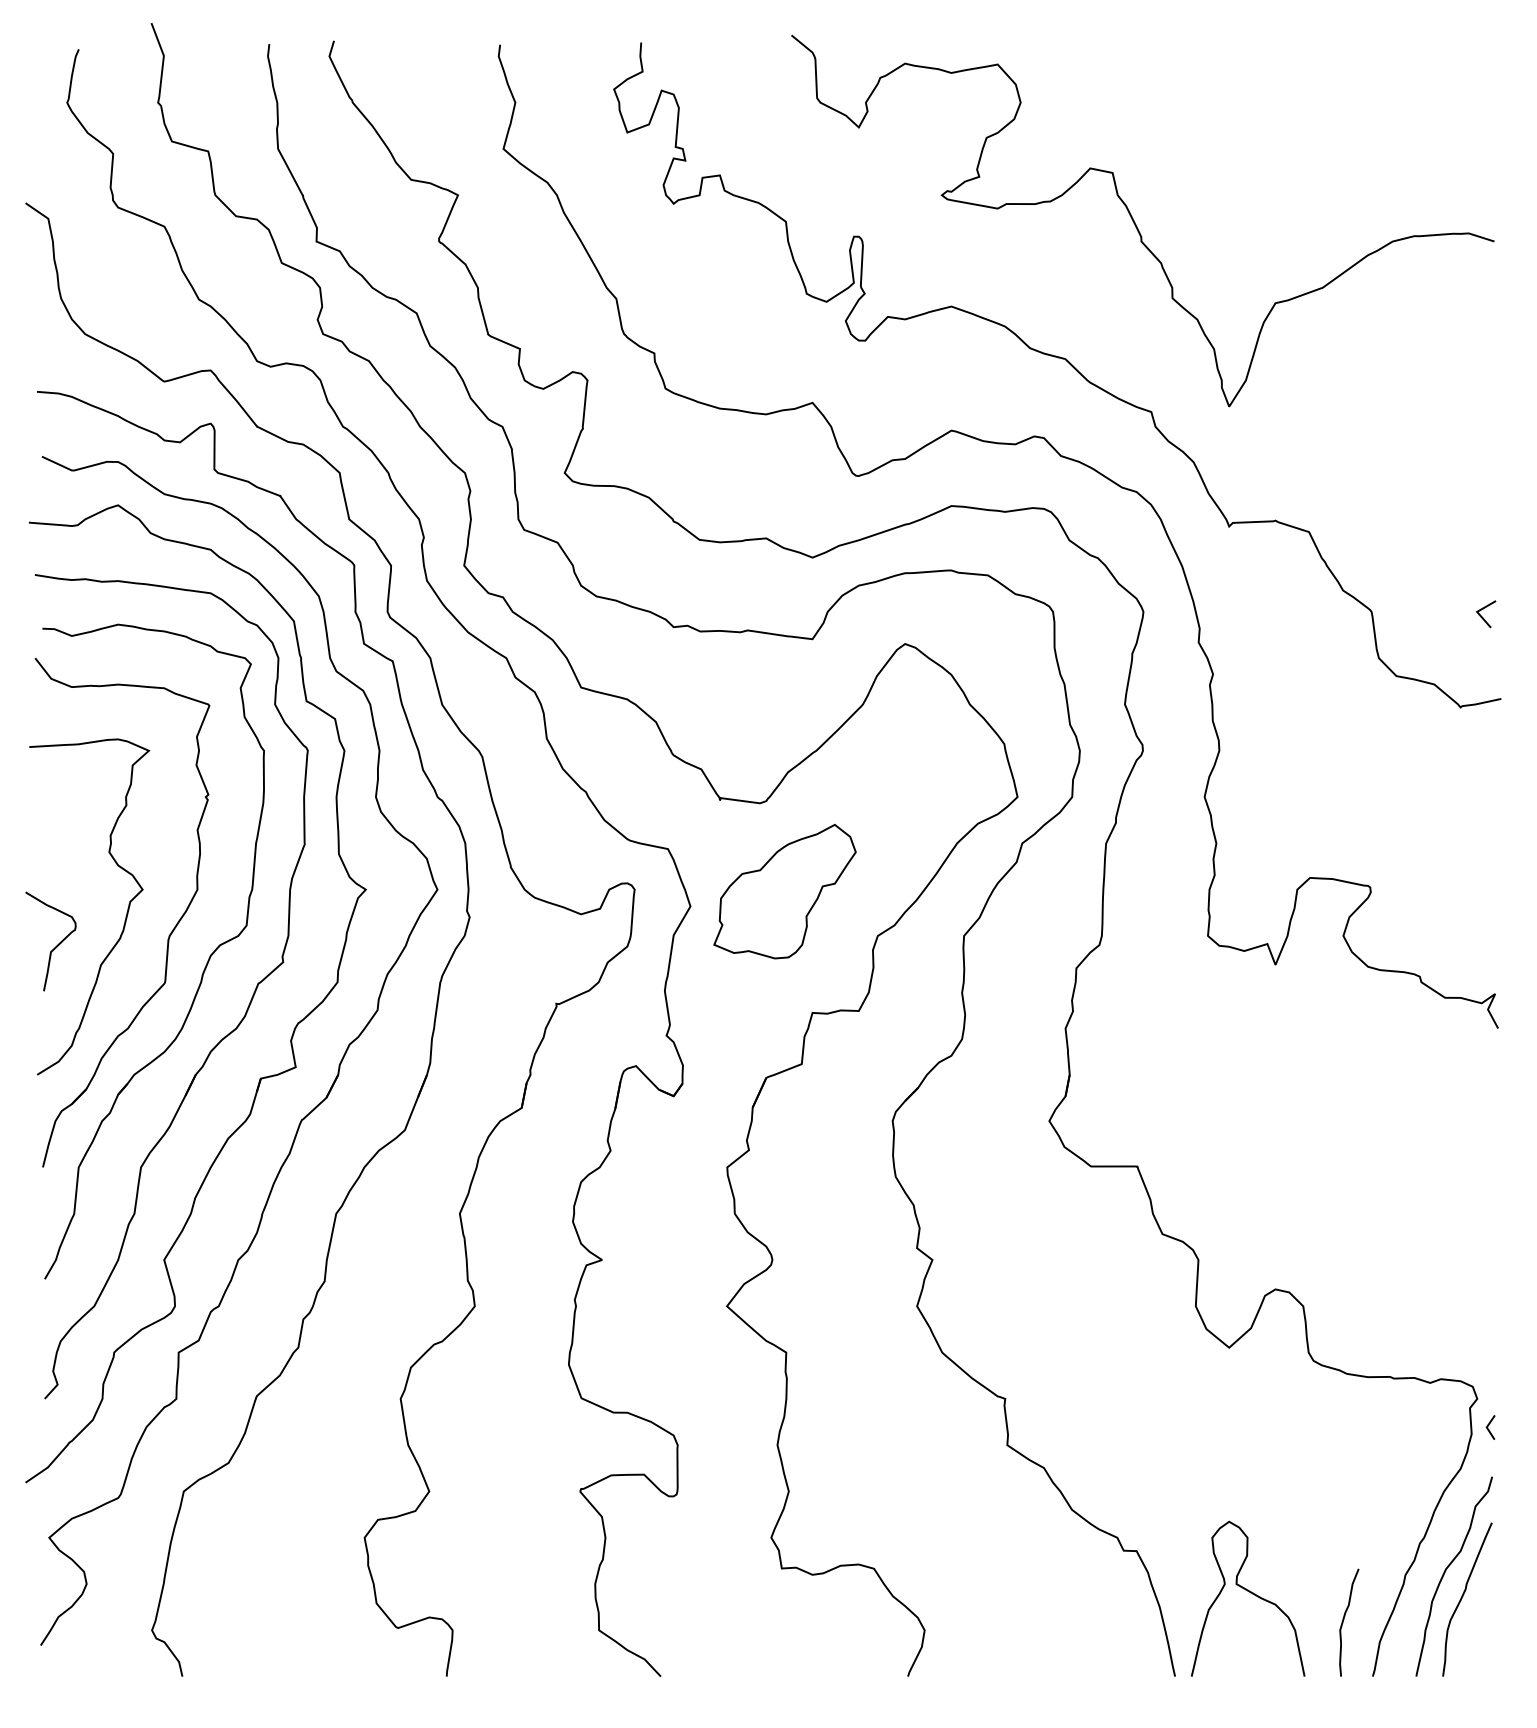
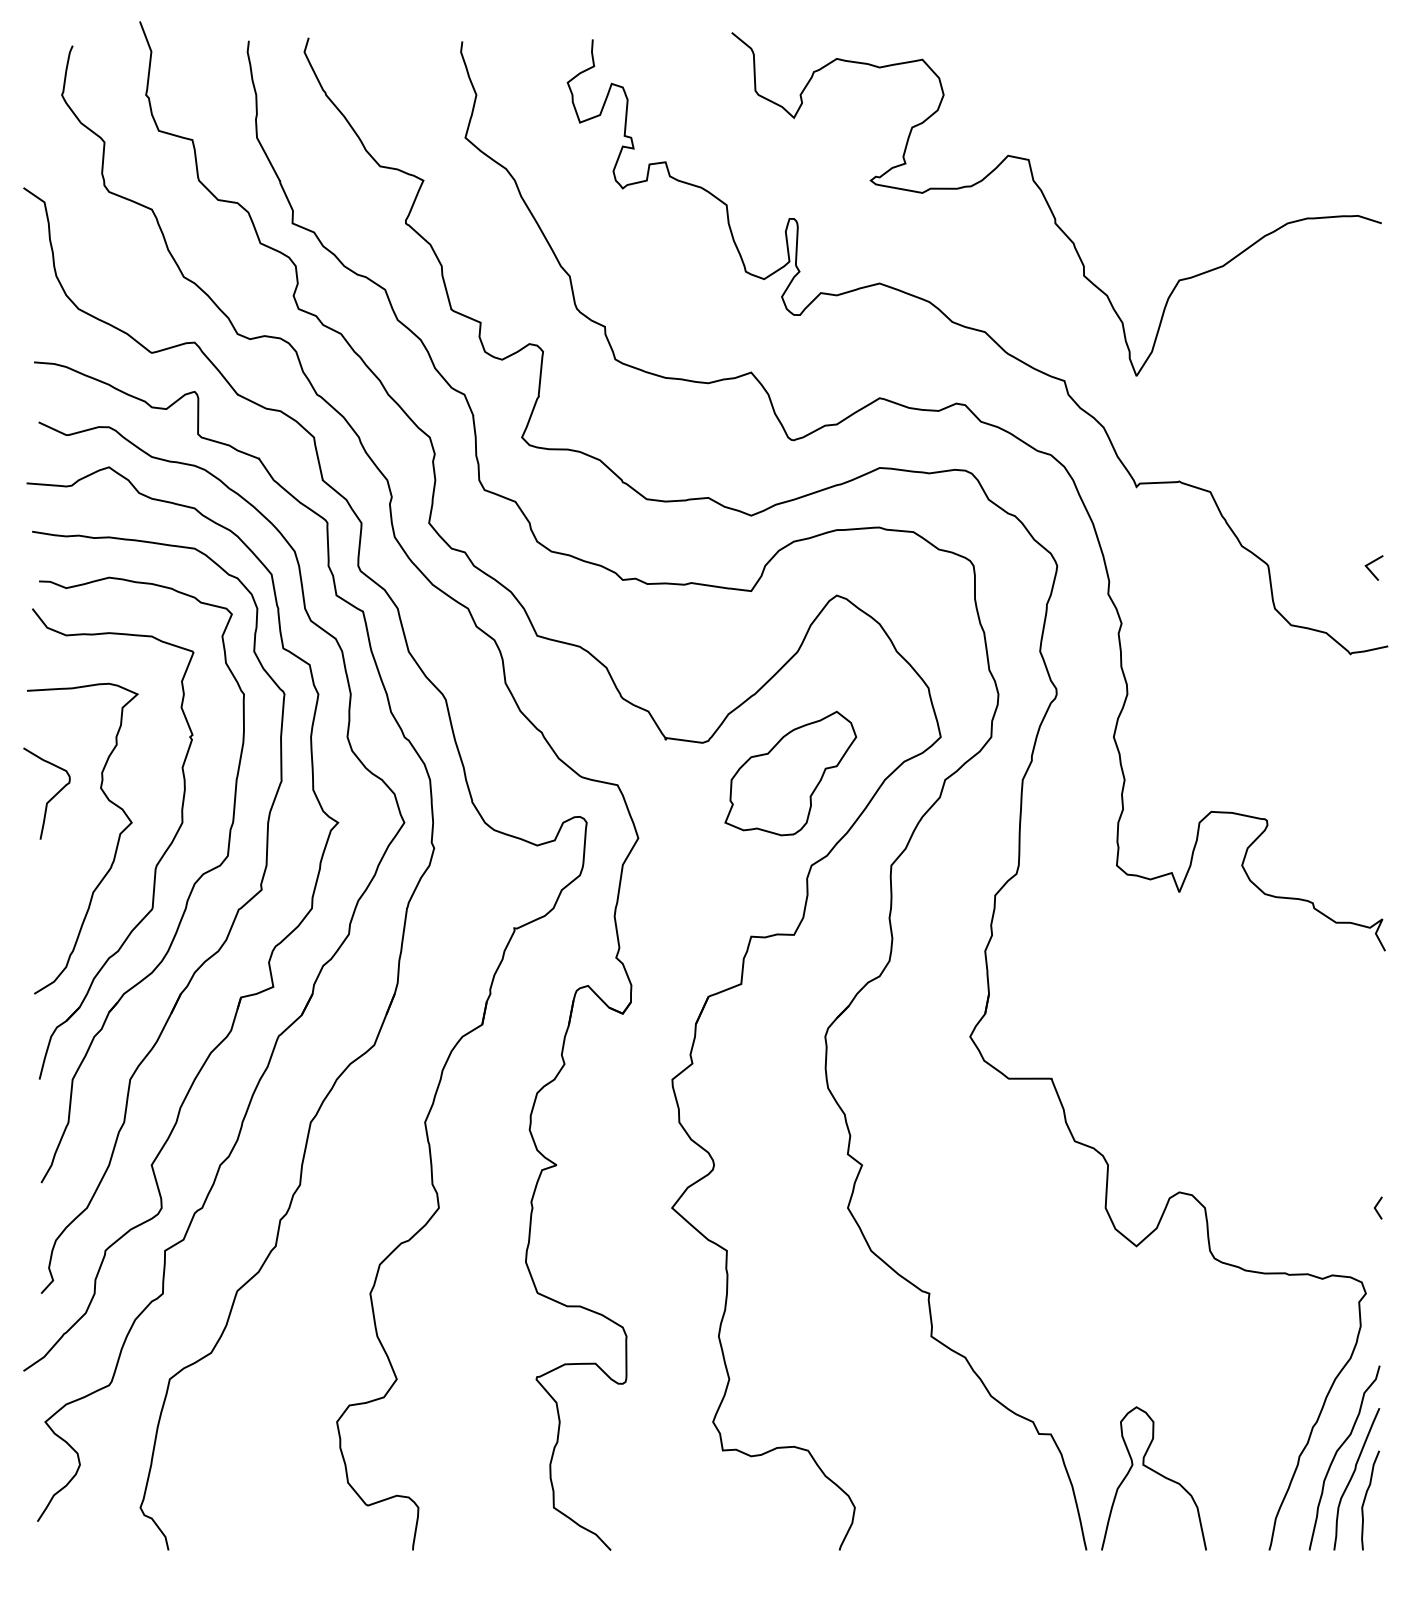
part: (784, 891) -> (790, 773), moved
curve: (55, 945) -> (51, 797), moved
line: (1488, 1426) -> (1376, 1207), moved
curve: (1344, 1619) -> (1366, 1497), moved

